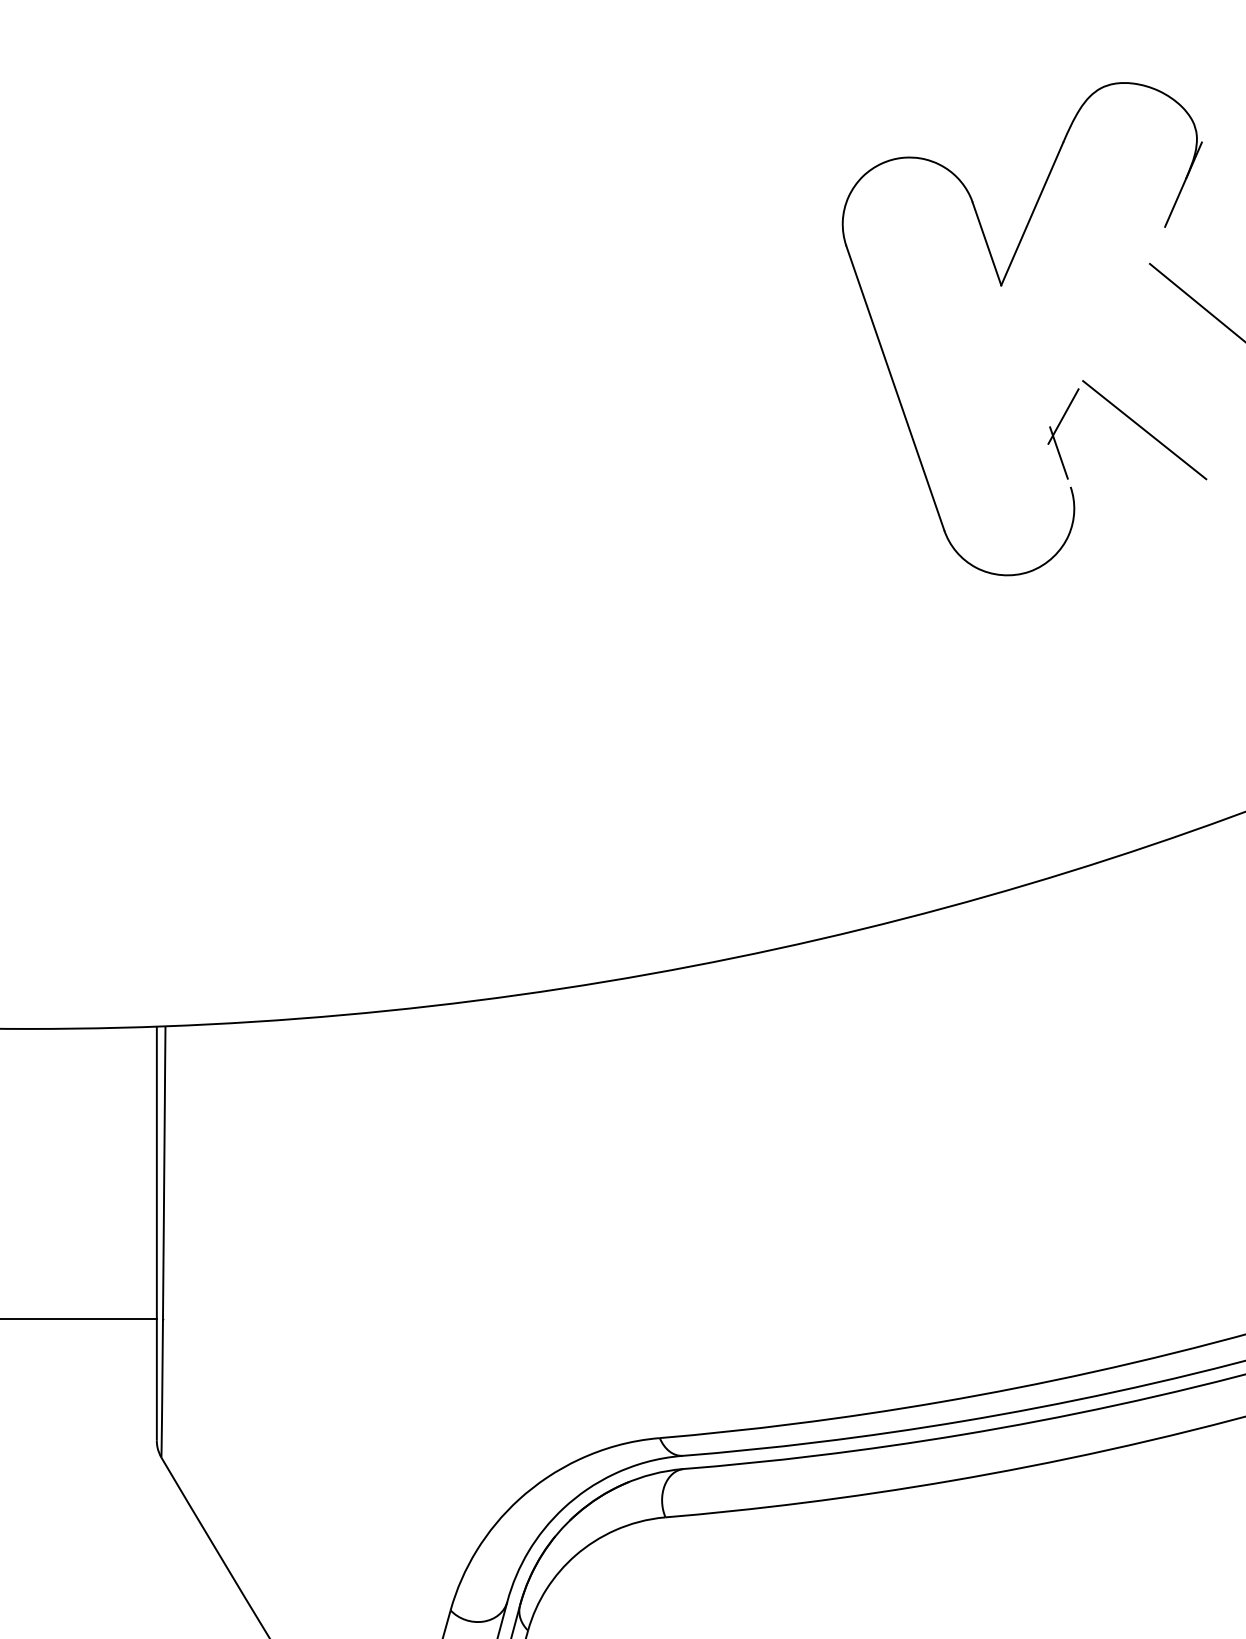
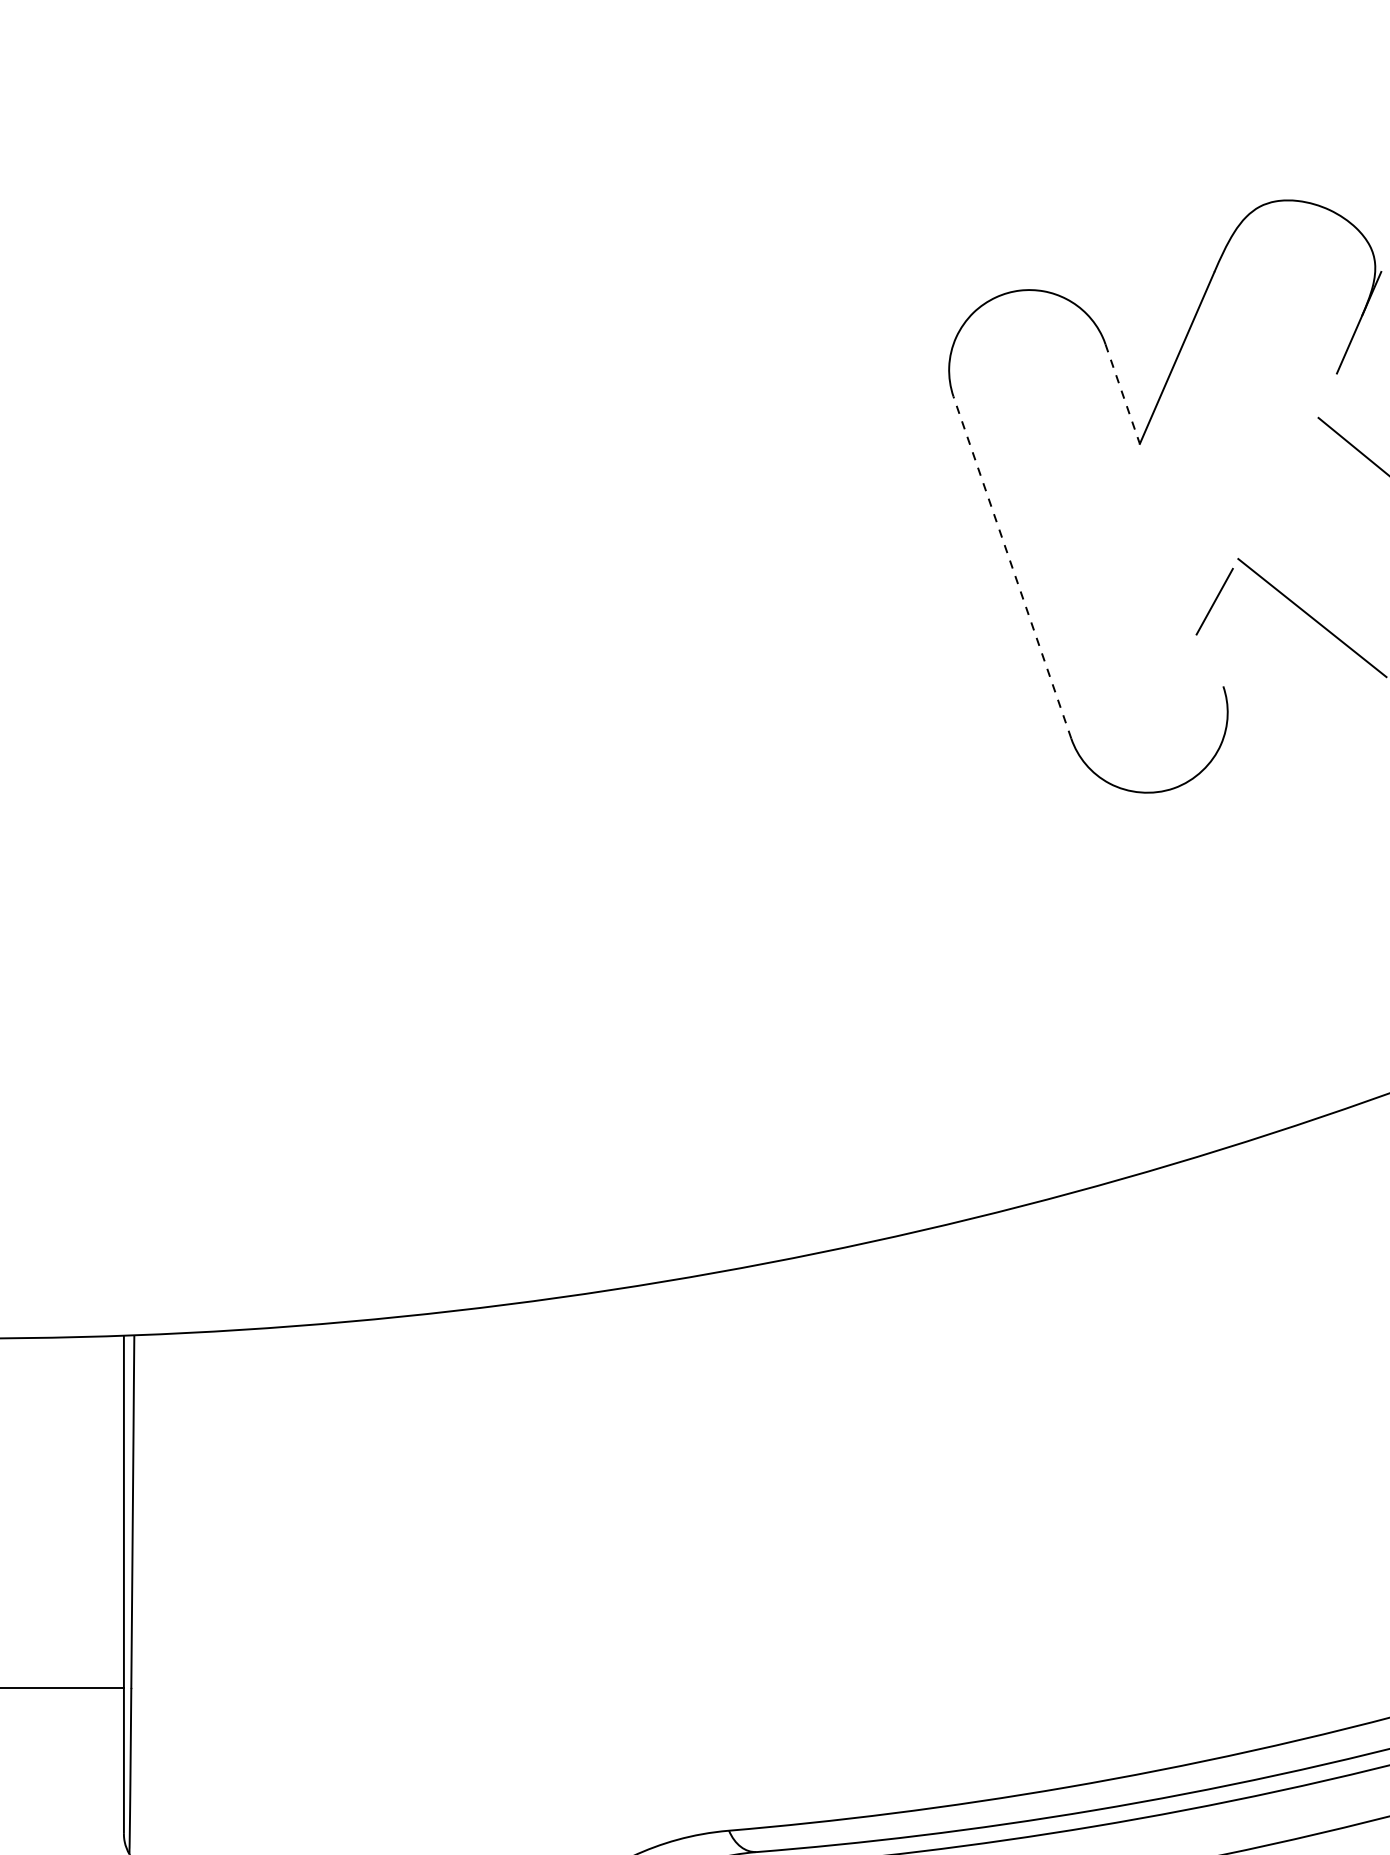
line: (986, 244) -> (1122, 394), solid -> dashed
line: (895, 387) -> (1012, 566), solid -> dashed
line: (1058, 452) -> (1208, 644), removed

